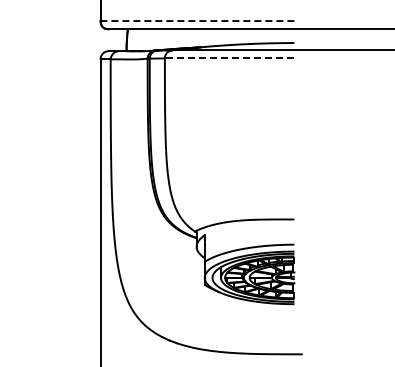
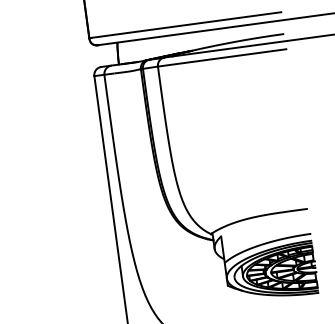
line: (198, 21) -> (186, 25), dashed -> solid
line: (229, 58) -> (222, 58), dashed -> solid

